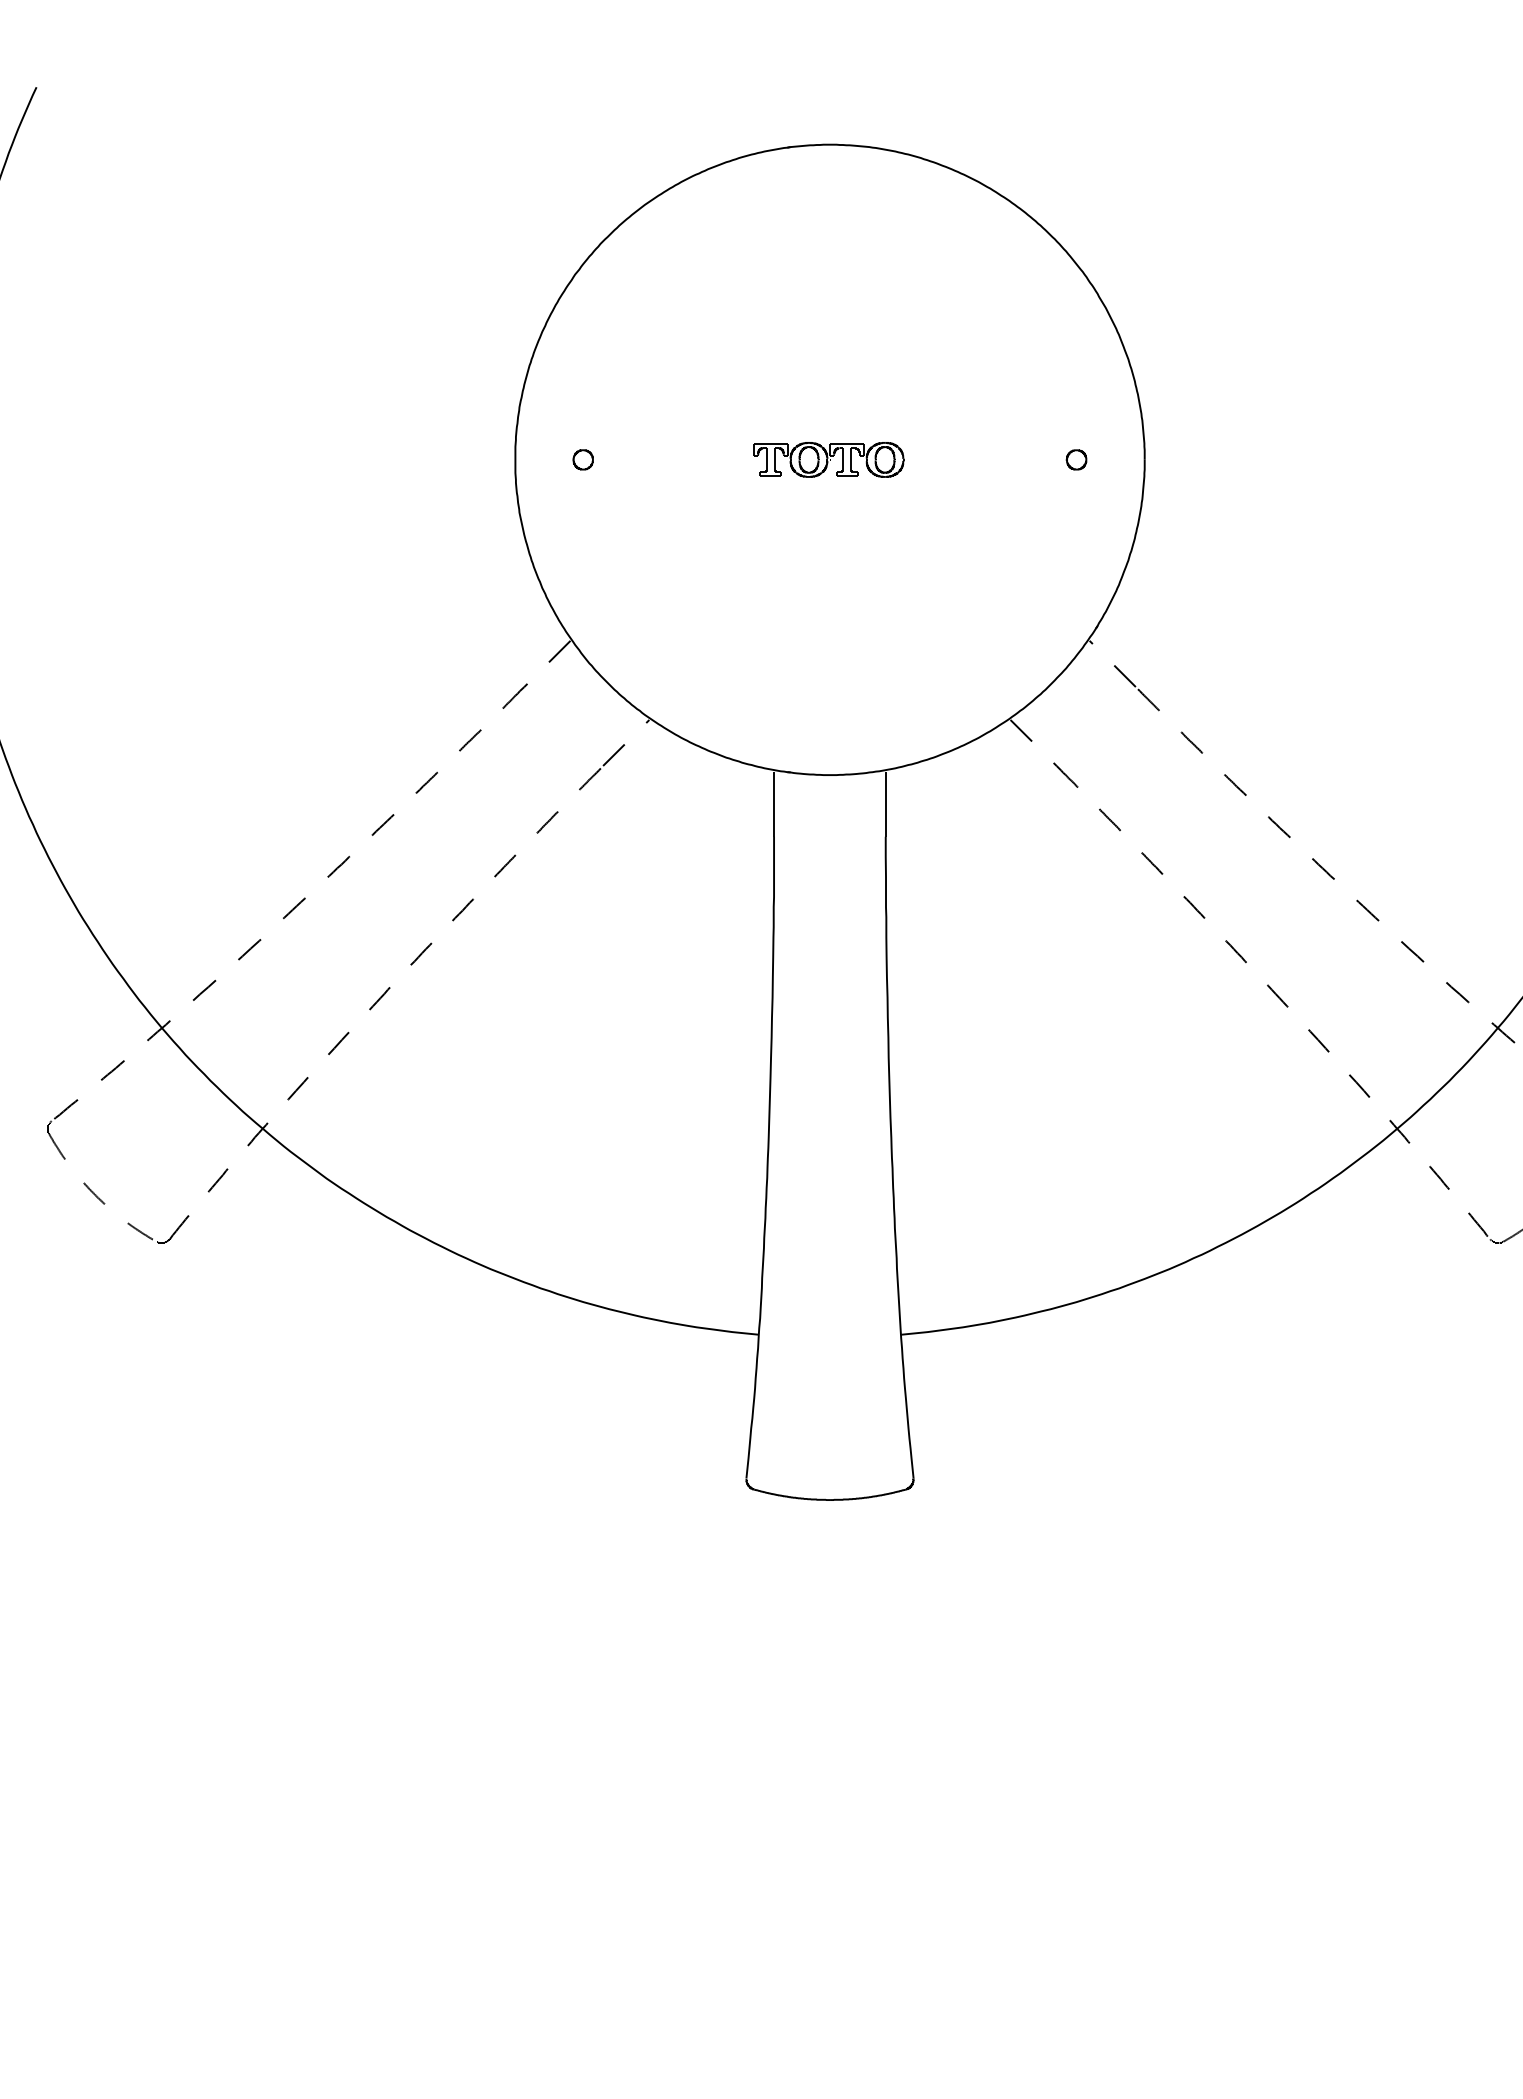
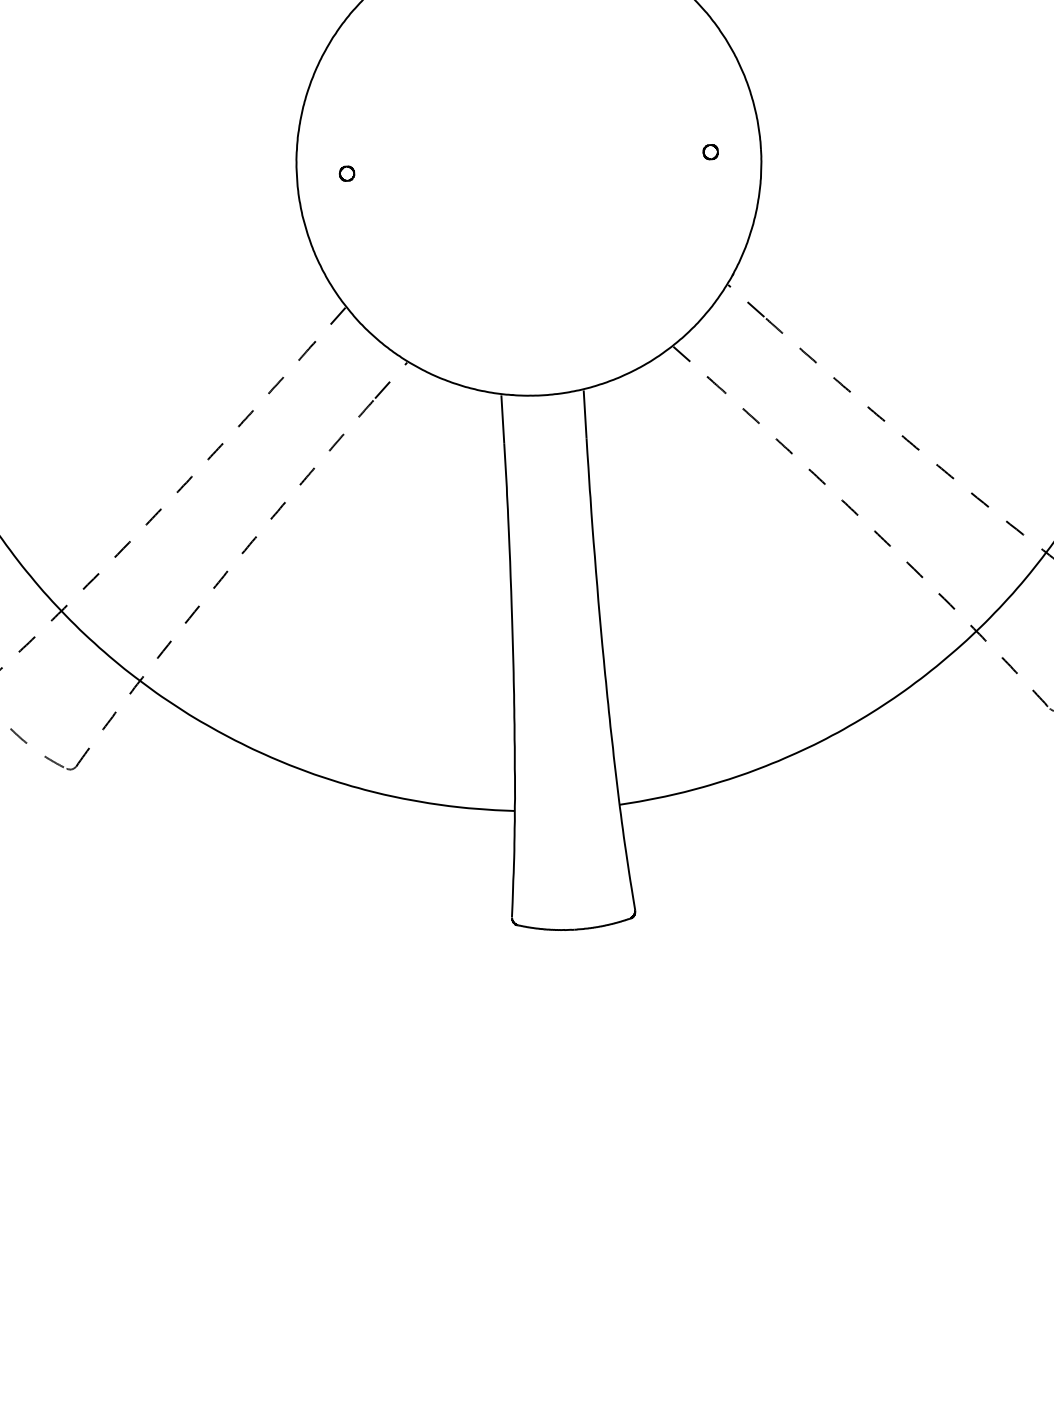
part: (828, 459) -> (527, 162), removed

